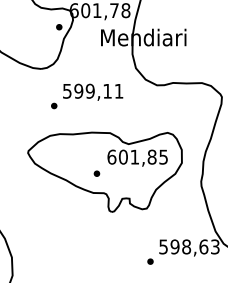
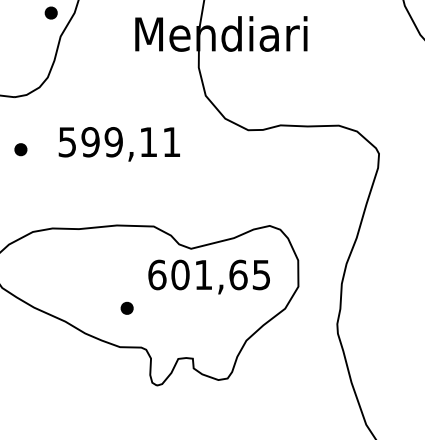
part: (54, 105) -> (21, 148), moved
text: (151, 156) -> (237, 273), 601,85 -> 601,65

